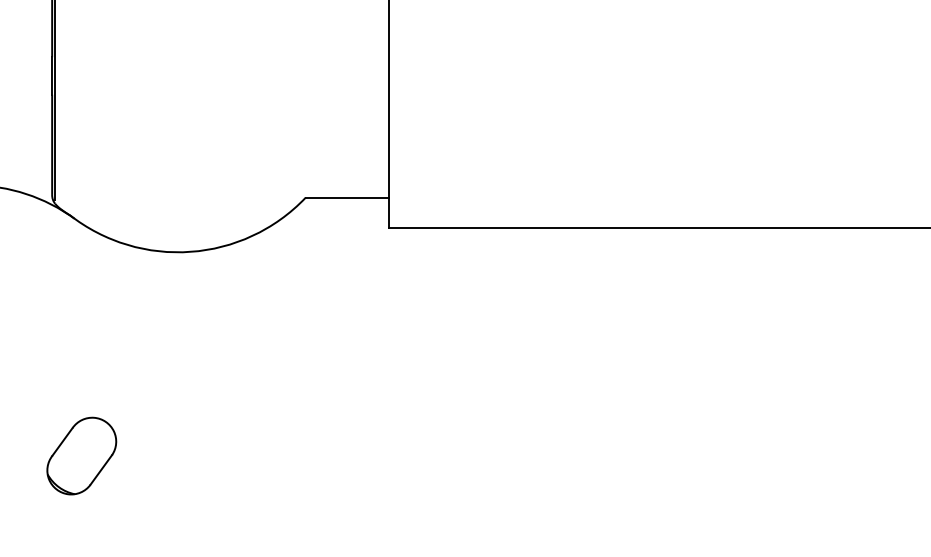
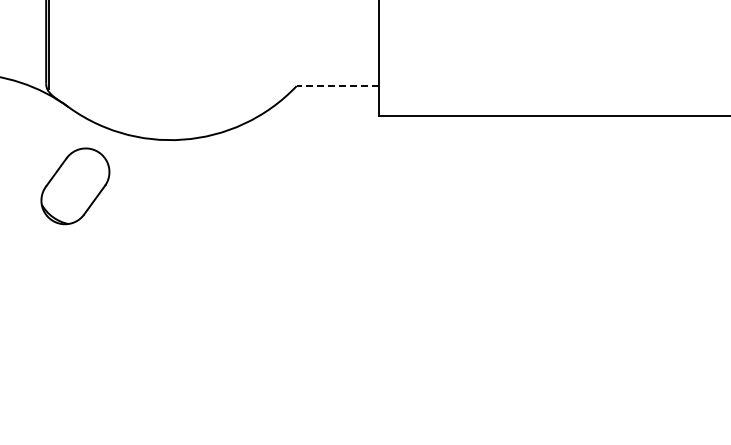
line: (346, 197) -> (336, 86), solid -> dashed
part: (81, 455) -> (75, 185), moved

